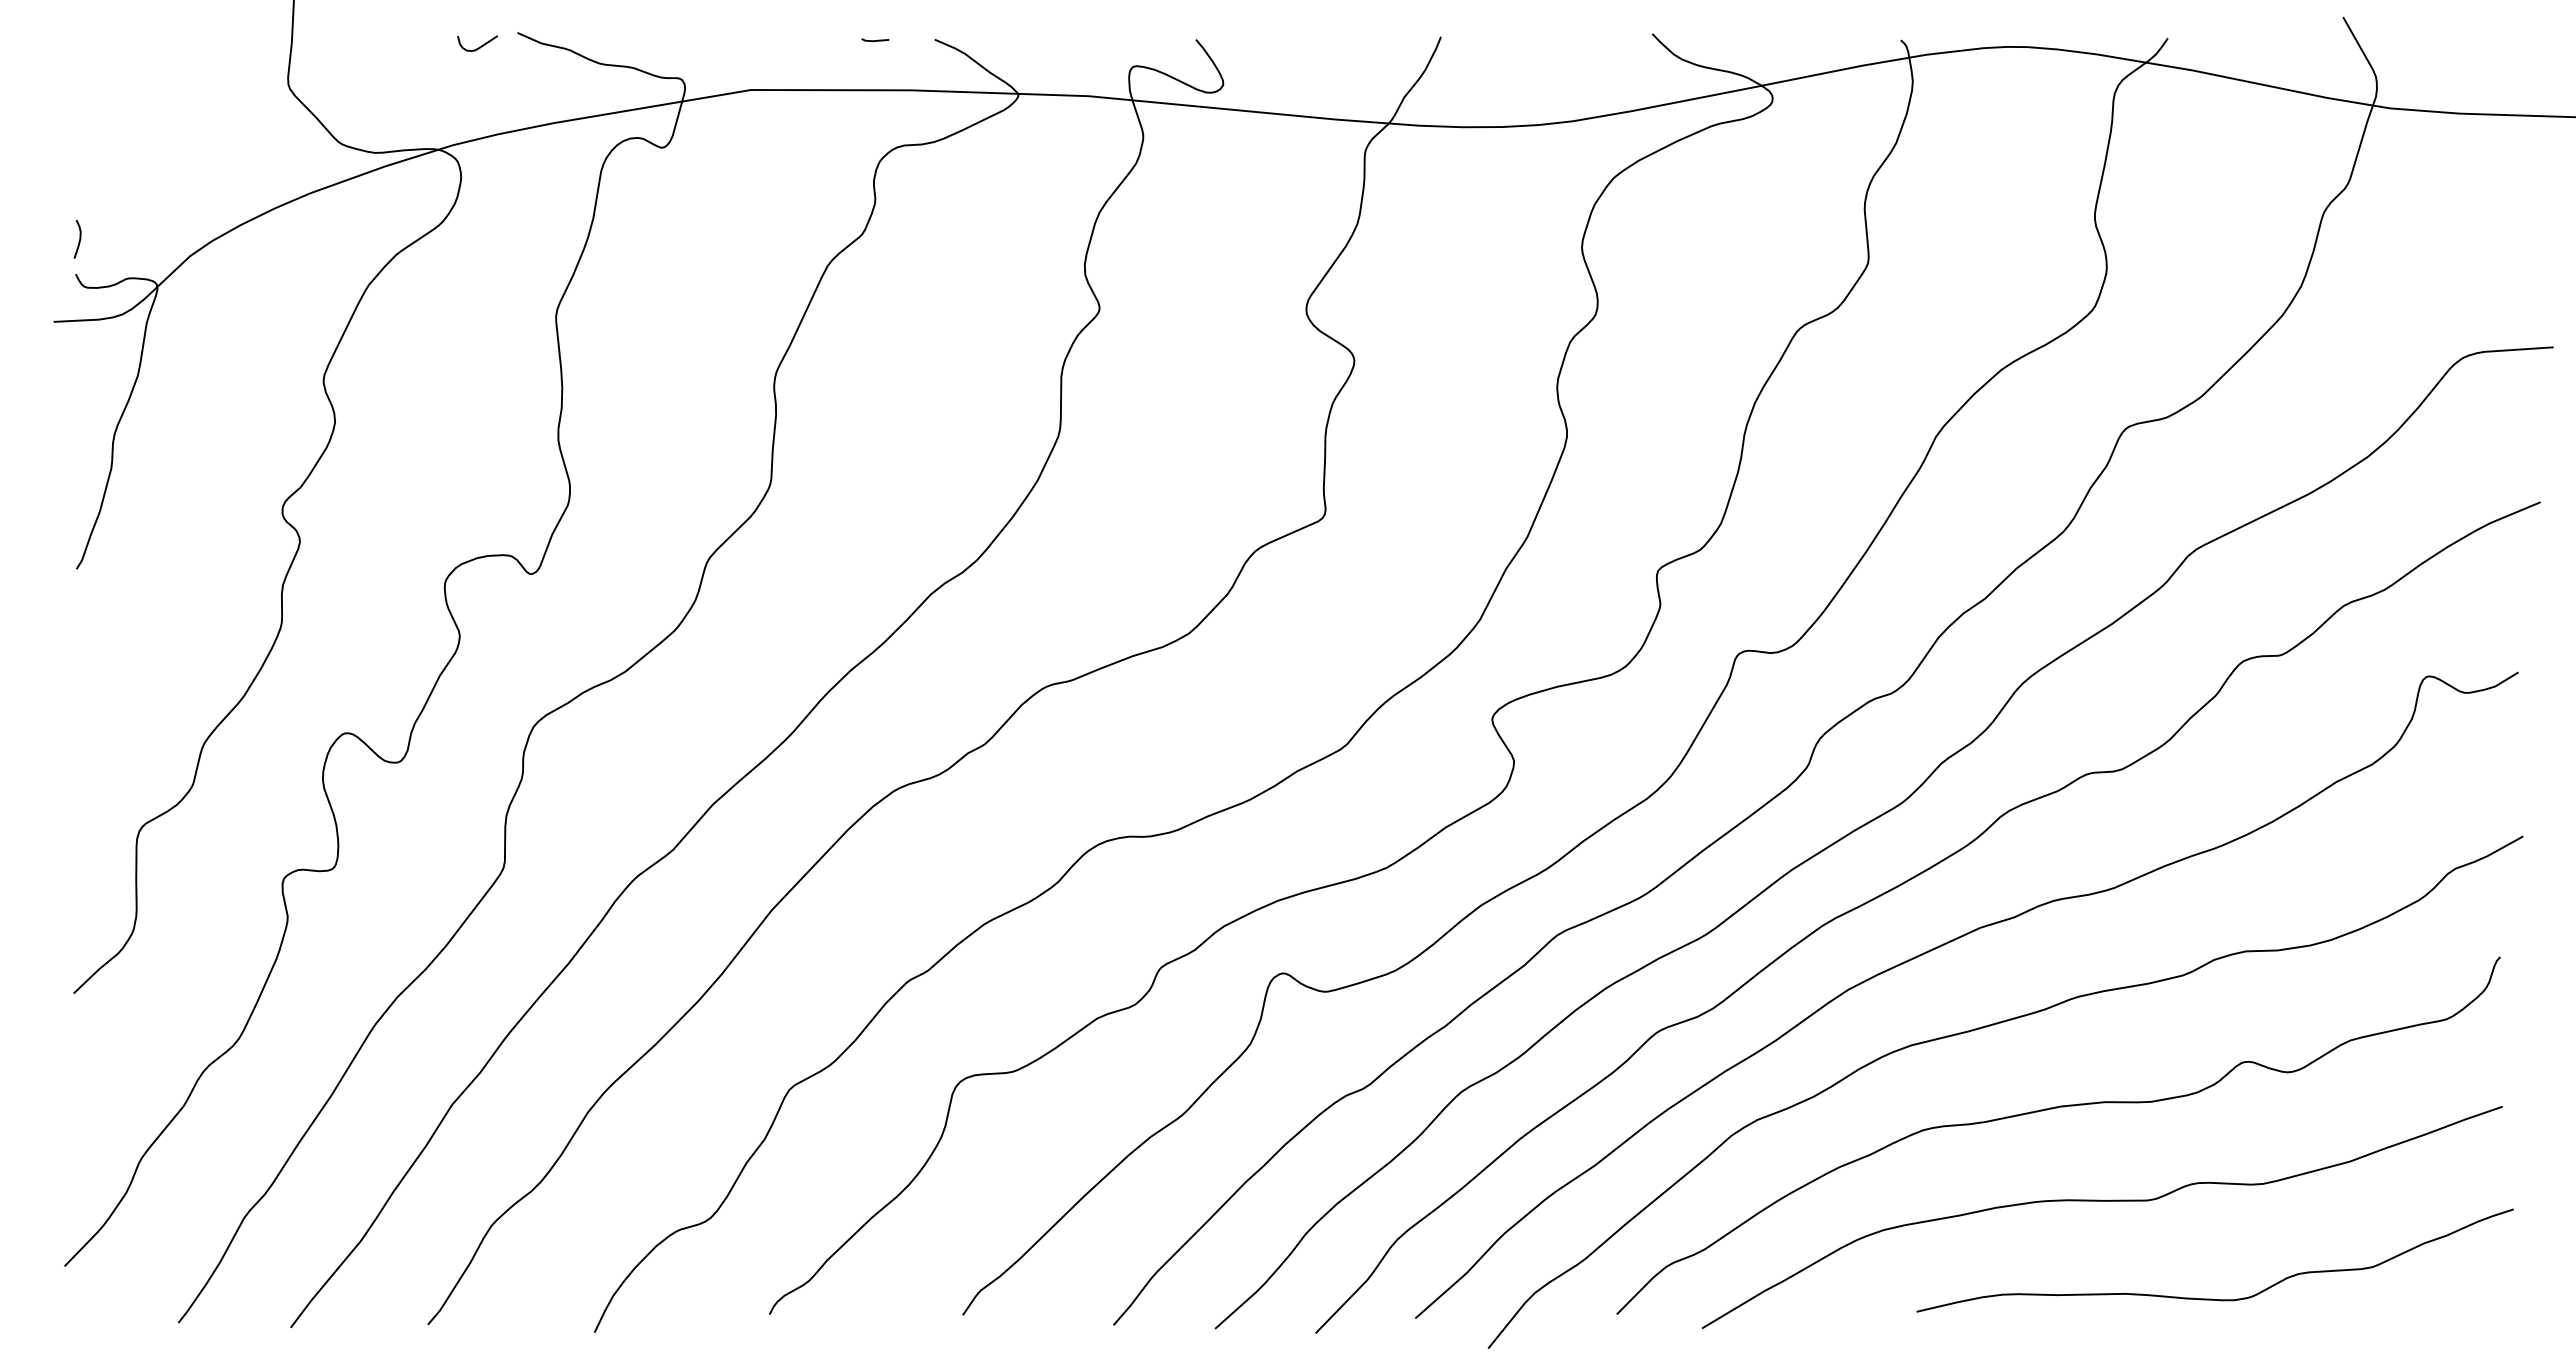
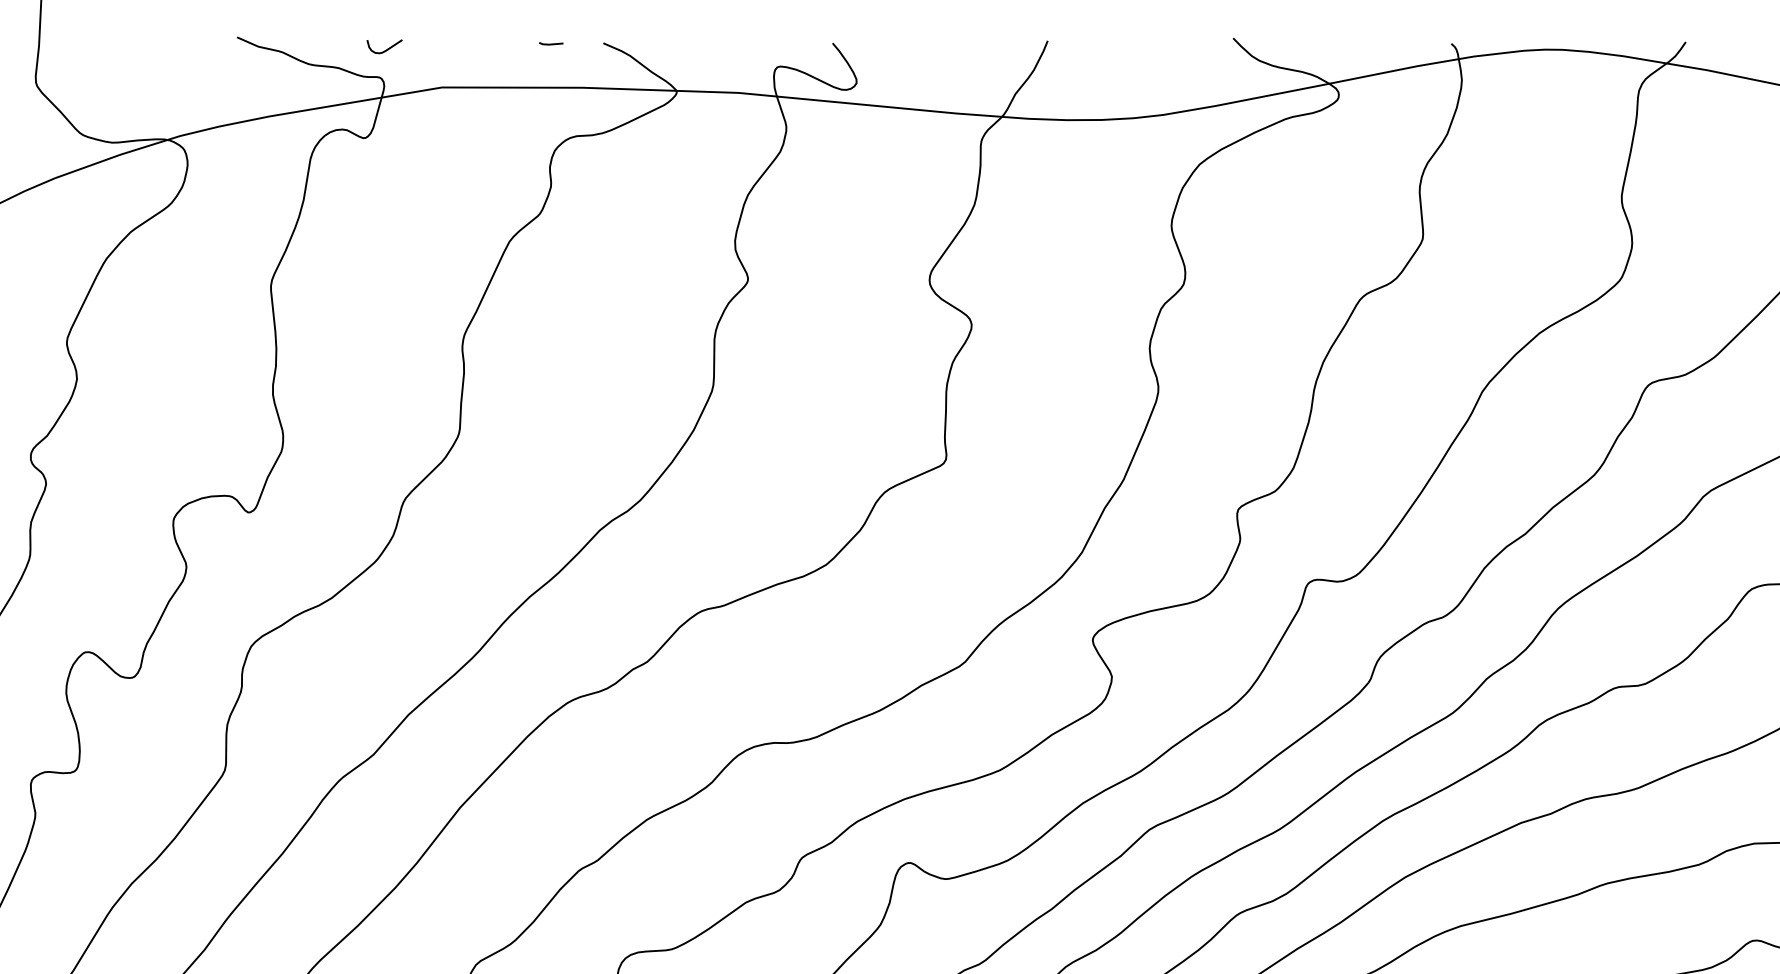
curve: (479, 46) -> (386, 49), moved

